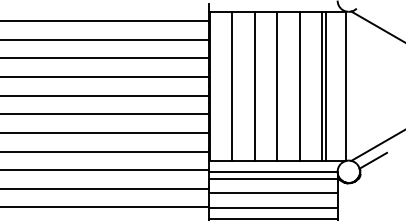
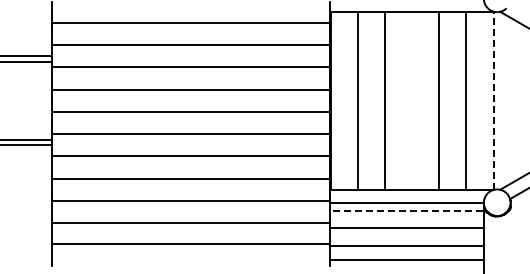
line: (276, 85) -> (411, 100), removed
line: (326, 85) -> (470, 100), removed
line: (346, 85) -> (494, 100), solid -> dashed
line: (272, 179) -> (406, 211), solid -> dashed

